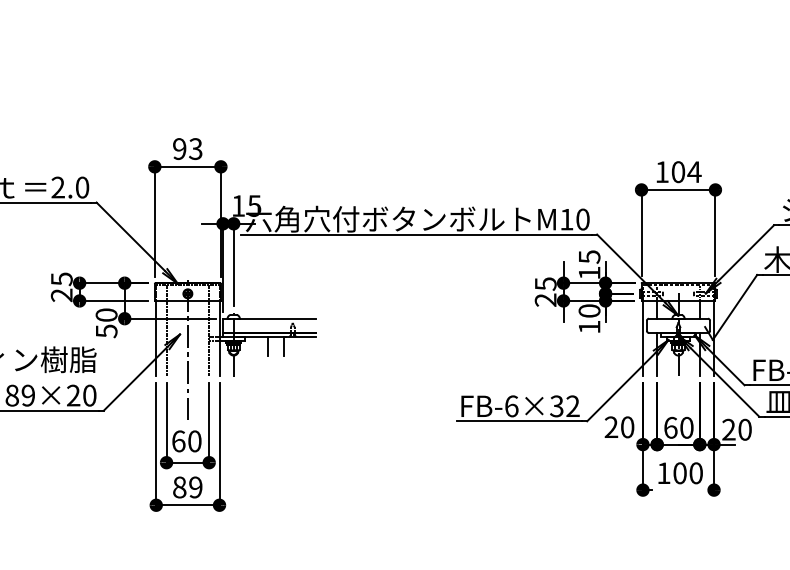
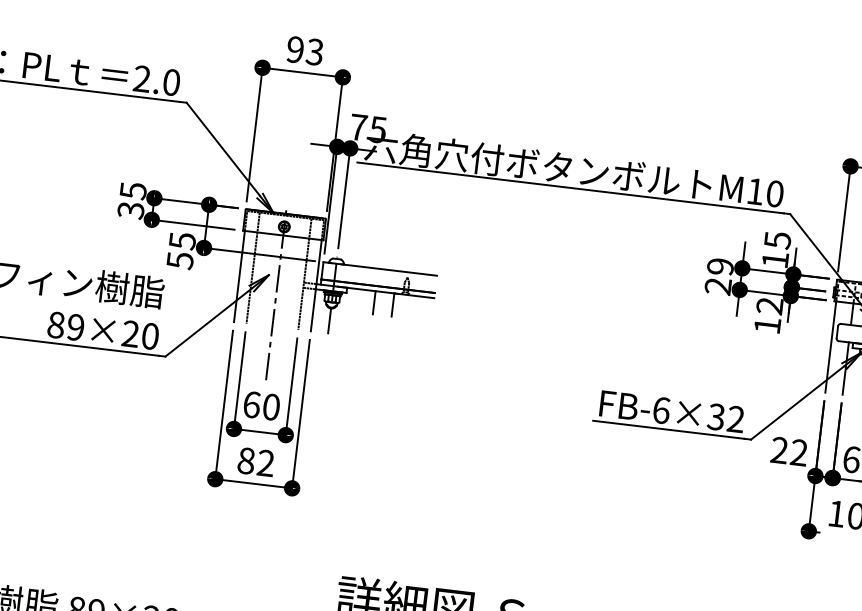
text: (238, 205) -> (358, 126), 15 -> 75
text: (545, 283) -> (720, 266), 25 -> 29
text: (61, 295) -> (130, 210), 25 -> 35
text: (589, 310) -> (769, 305), 10 -> 12
text: (106, 315) -> (182, 241), 50 -> 55
text: (627, 427) -> (799, 452), 20 -> 22
text: (195, 487) -> (265, 463), 89 -> 82

